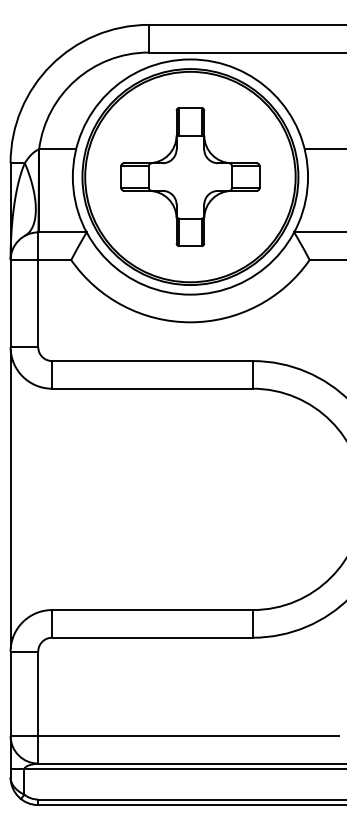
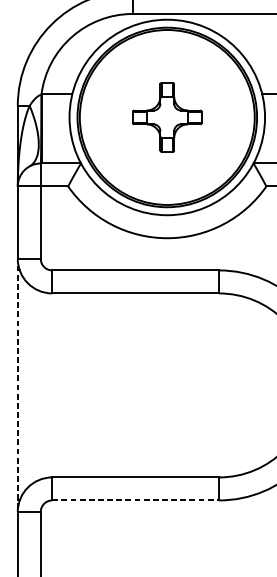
part: (190, 176) -> (167, 117), size x0.6
line: (10, 499) -> (17, 385), solid -> dashed
line: (152, 637) -> (135, 500), solid -> dashed

